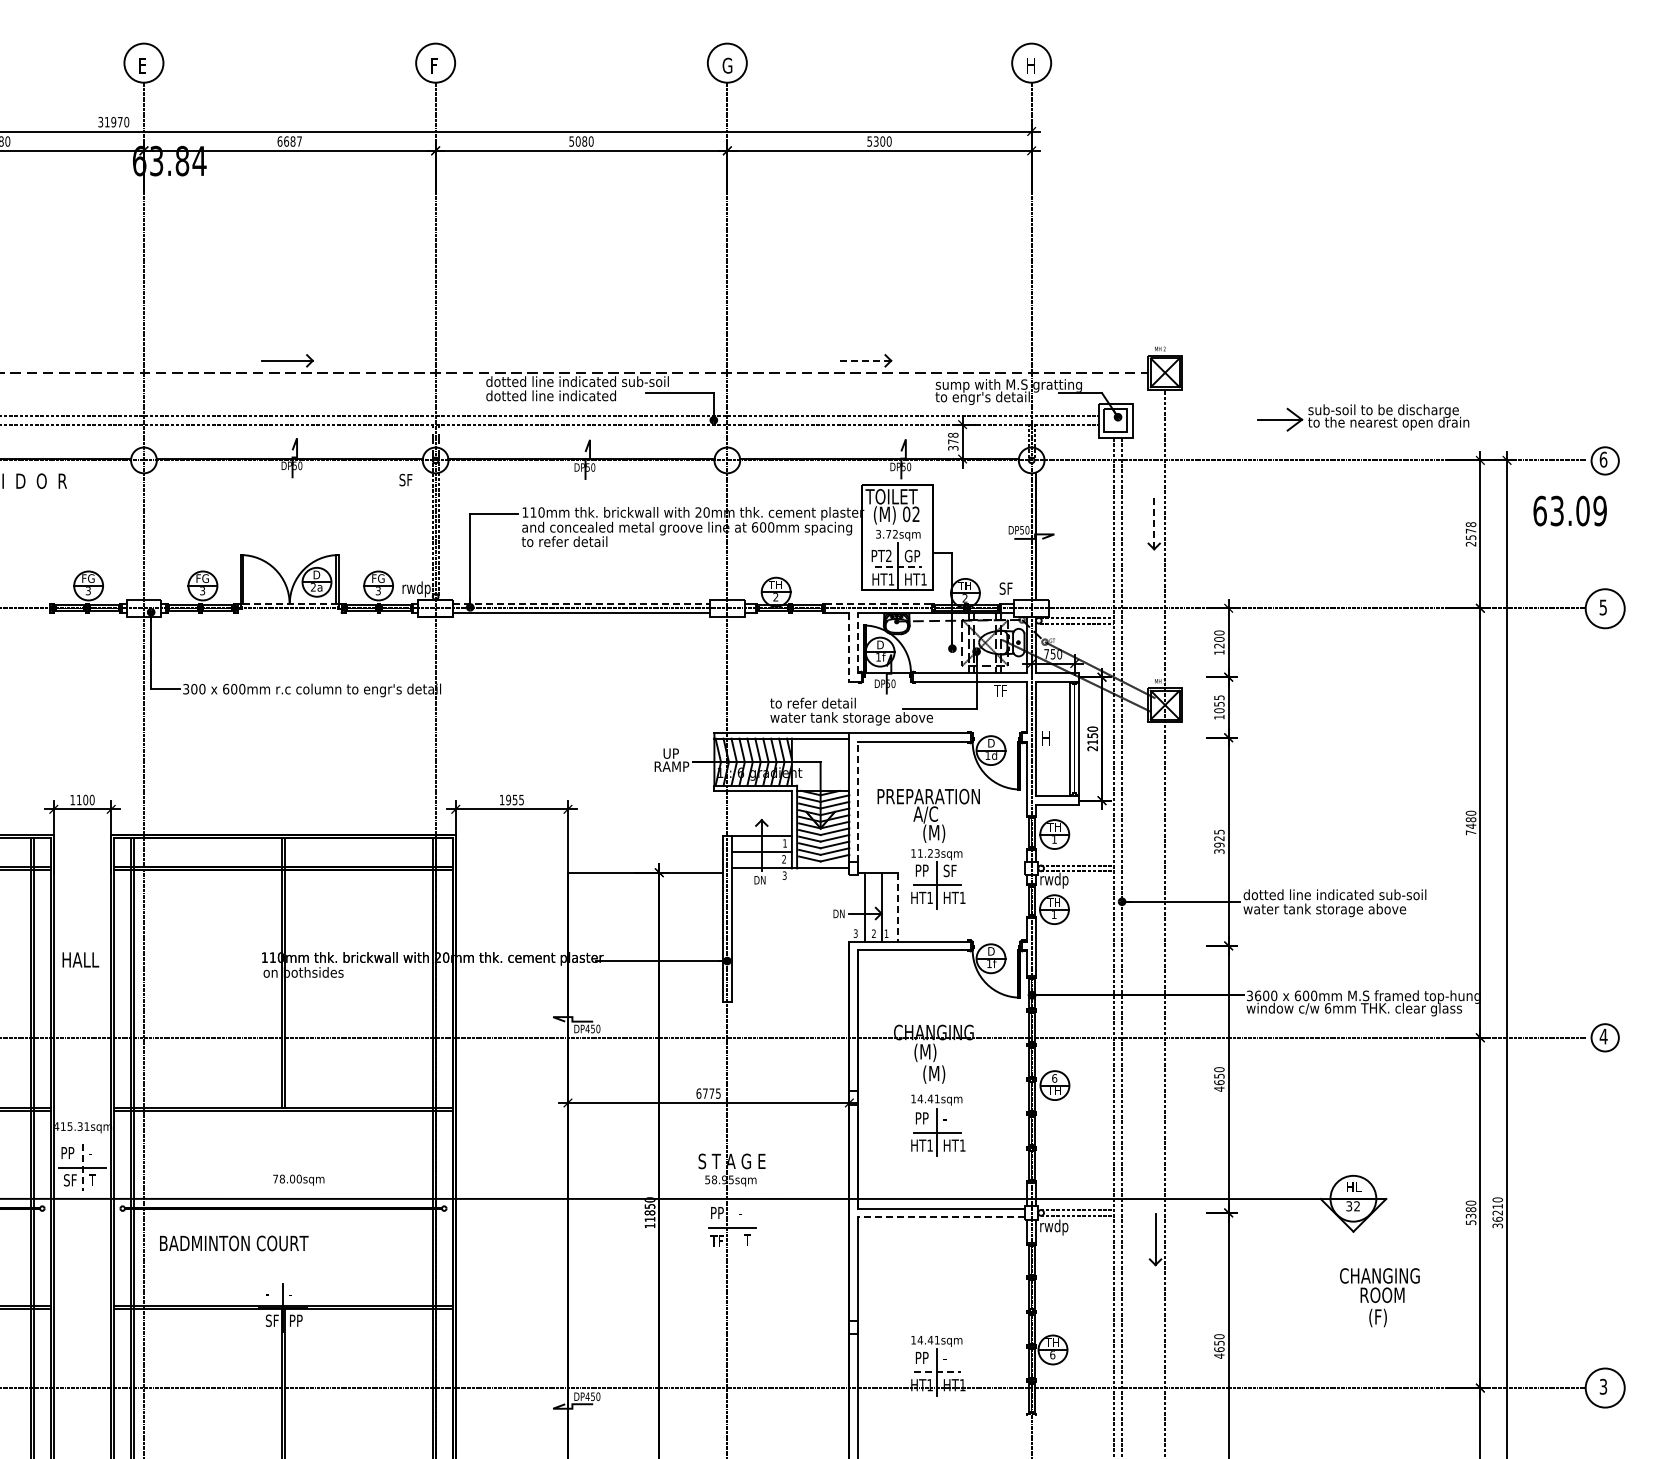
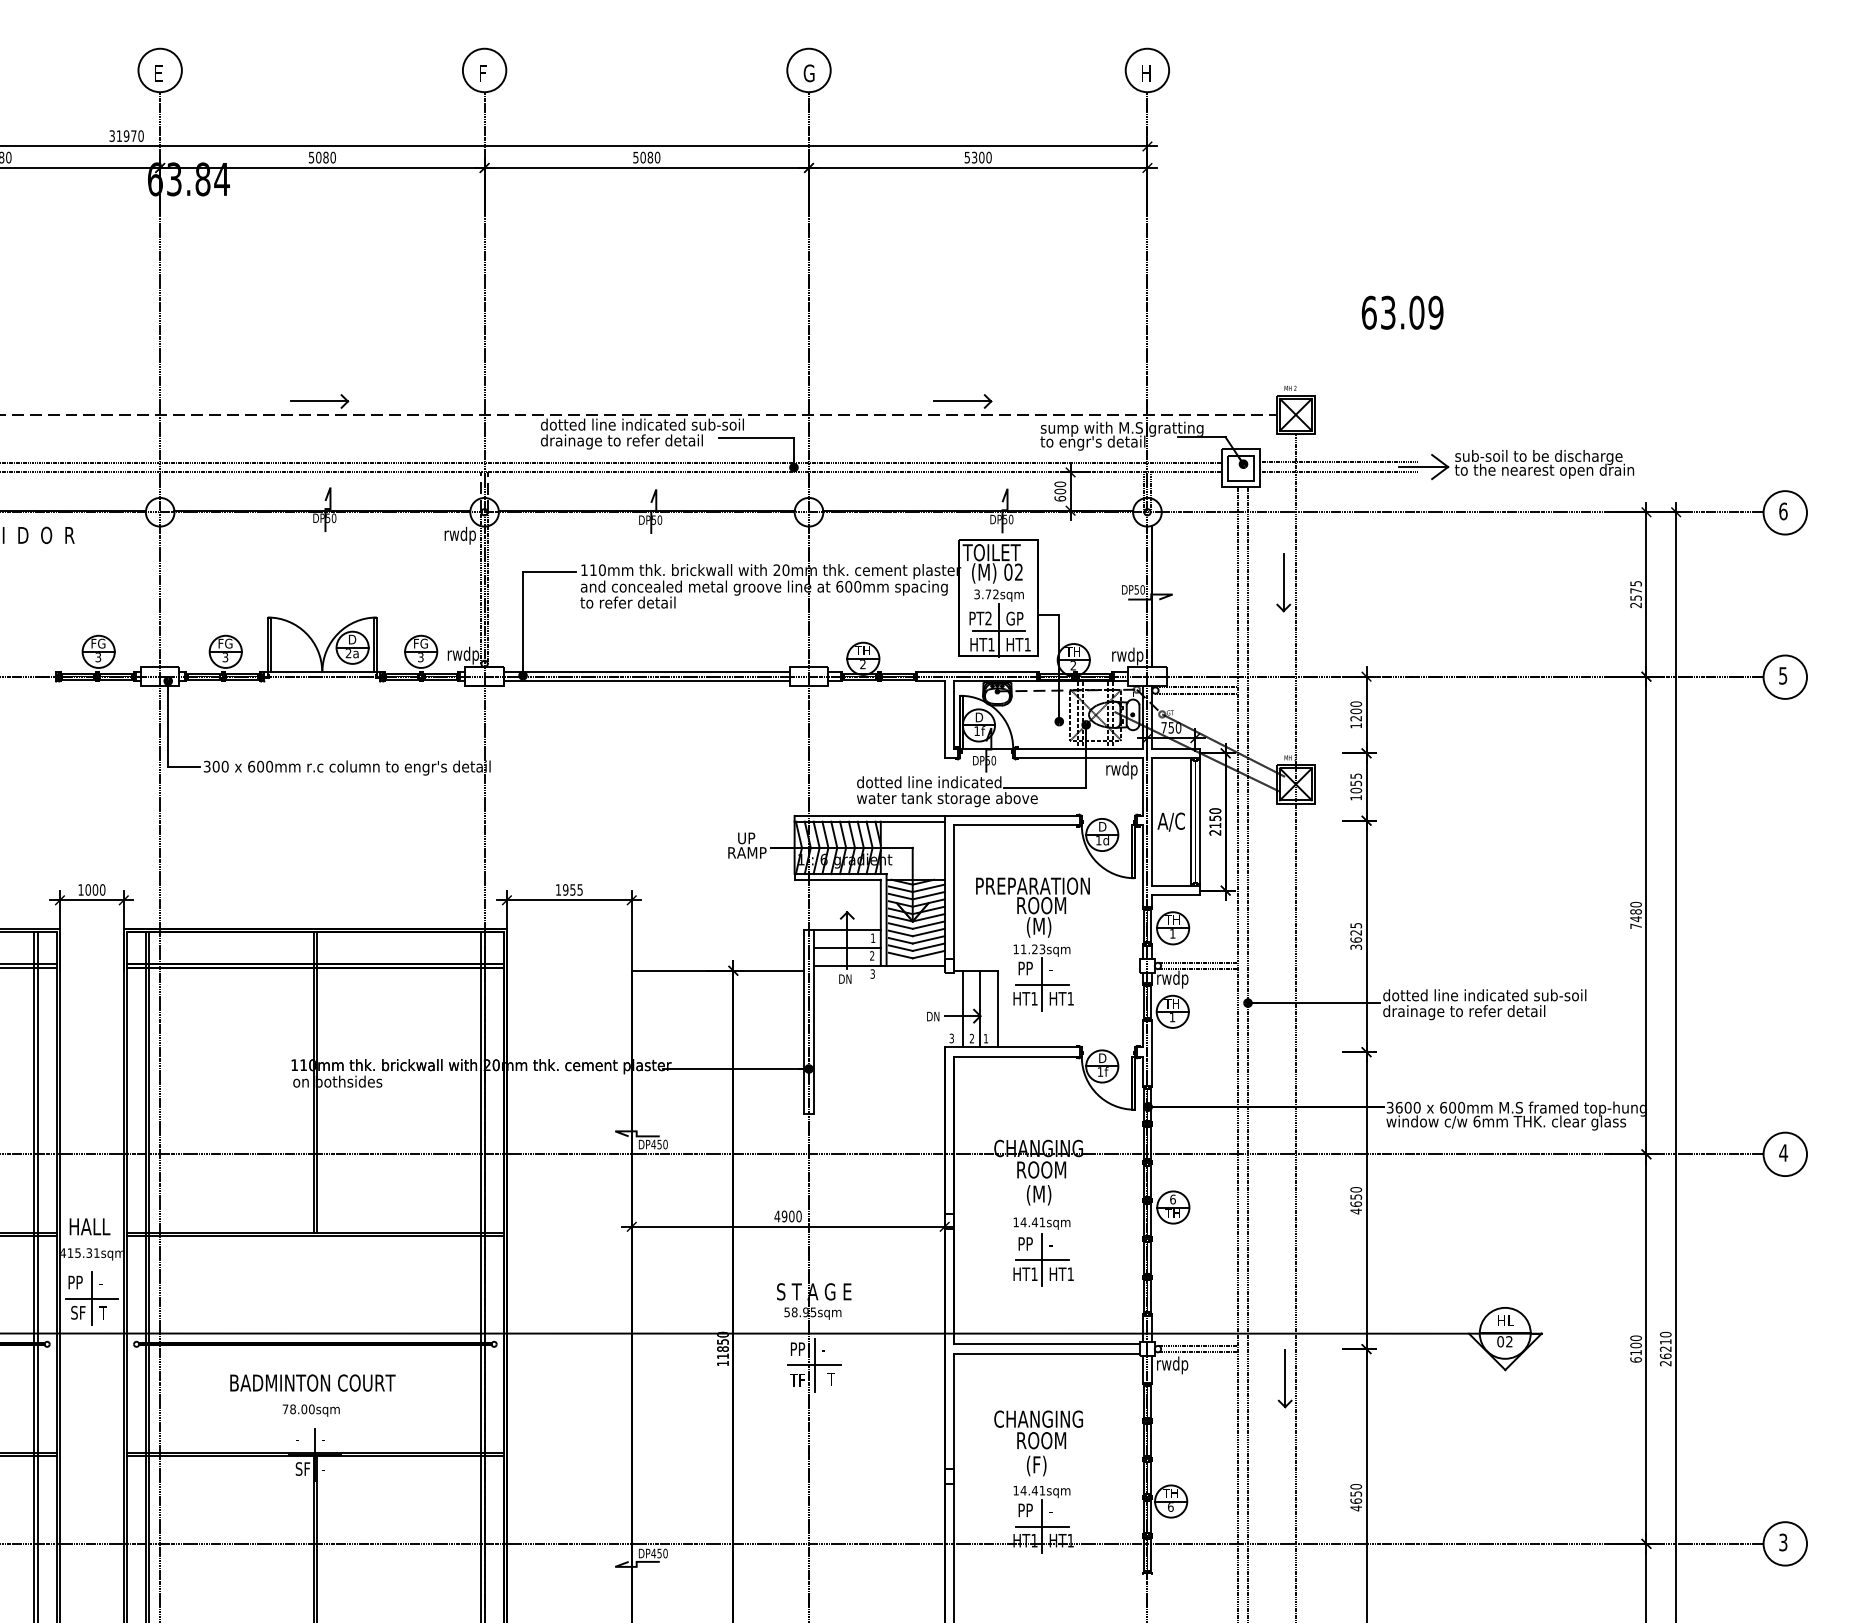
text: (289, 141) -> (322, 157), 6687 -> 5080
line: (865, 360) -> (962, 401), dashed -> solid
text: (562, 396) -> (625, 441), dotted line indicated -> drainage to refer detail
line: (1203, 415) -> (1338, 462), added
line: (1203, 424) -> (1338, 472), added
text: (953, 441) -> (1060, 491), 378 -> 600
circle: (1604, 460) -> (1784, 512), size x1.43
text: (413, 481) -> (459, 535), SF -> rwdp
text: (1569, 510) -> (1401, 312), moved
line: (1154, 523) -> (1284, 582), dashed -> solid
text: (1470, 524) -> (1635, 583), 2578 -> 2575
line: (898, 566) -> (999, 630), dashed -> solid
text: (1013, 590) -> (1127, 656), SF -> rwdp
line: (290, 603) -> (323, 671), dashed -> solid
line: (581, 603) -> (646, 671), dashed -> solid
line: (878, 603) -> (977, 671), dashed -> solid
line: (857, 642) -> (953, 714), dashed -> solid
line: (849, 647) -> (944, 720), dashed -> solid
text: (1008, 692) -> (1121, 770), TF -> rwdp
text: (835, 702) -> (929, 781), to refer detail -> dotted line indicated
text: (1052, 738) -> (1170, 821), H -> A/C
text: (78, 799) -> (87, 889), 1100 -> 1000
line: (857, 806) -> (953, 897), dashed -> solid
text: (935, 814) -> (1040, 906), A/C -> ROOM
text: (1219, 844) -> (1356, 939), 3925 -> 3625
text: (949, 870) -> (1056, 968), SF -> -
line: (897, 907) -> (998, 1009), dashed -> solid
text: (1324, 910) -> (1473, 1012), water tank storage above -> drainage to refer detail
text: (80, 959) -> (89, 1226), moved
circle: (1604, 1037) -> (1784, 1154), size x1.43
text: (936, 1052) -> (1041, 1170), (M) -> ROOM
text: (708, 1093) -> (788, 1216), 6775 -> 4900
line: (82, 1167) -> (91, 1298), dashed -> solid
text: (298, 1179) -> (310, 1409), moved
text: (1349, 1206) -> (1500, 1341), 32 -> 02
text: (1470, 1216) -> (1635, 1353), 5380 -> 6100
line: (941, 1217) -> (1047, 1354), dashed -> solid
text: (1498, 1225) -> (1666, 1363), 36210 -> 26210
line: (732, 1227) -> (814, 1365), added
text: (234, 1243) -> (313, 1383), moved
text: (1379, 1297) -> (1038, 1443), moved
text: (295, 1320) -> (328, 1468), PP -> -
line: (937, 1372) -> (1042, 1526), dashed -> solid

